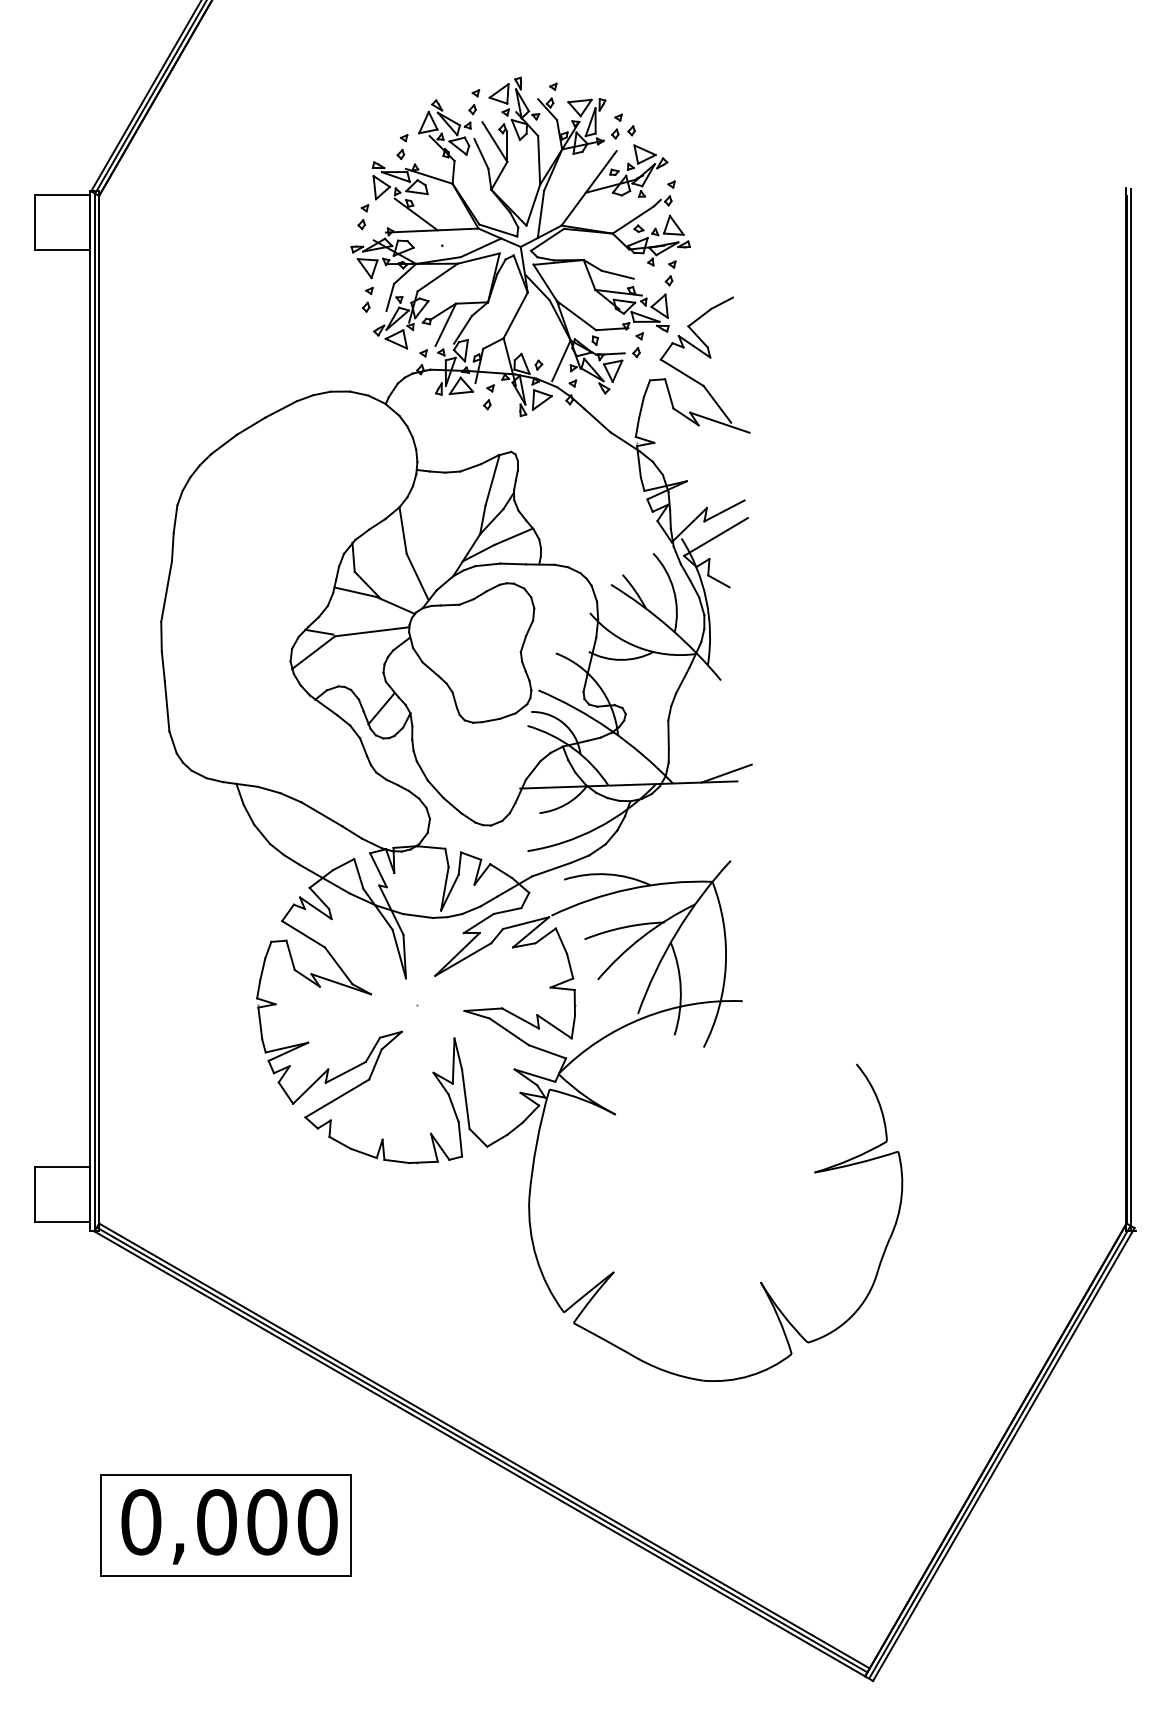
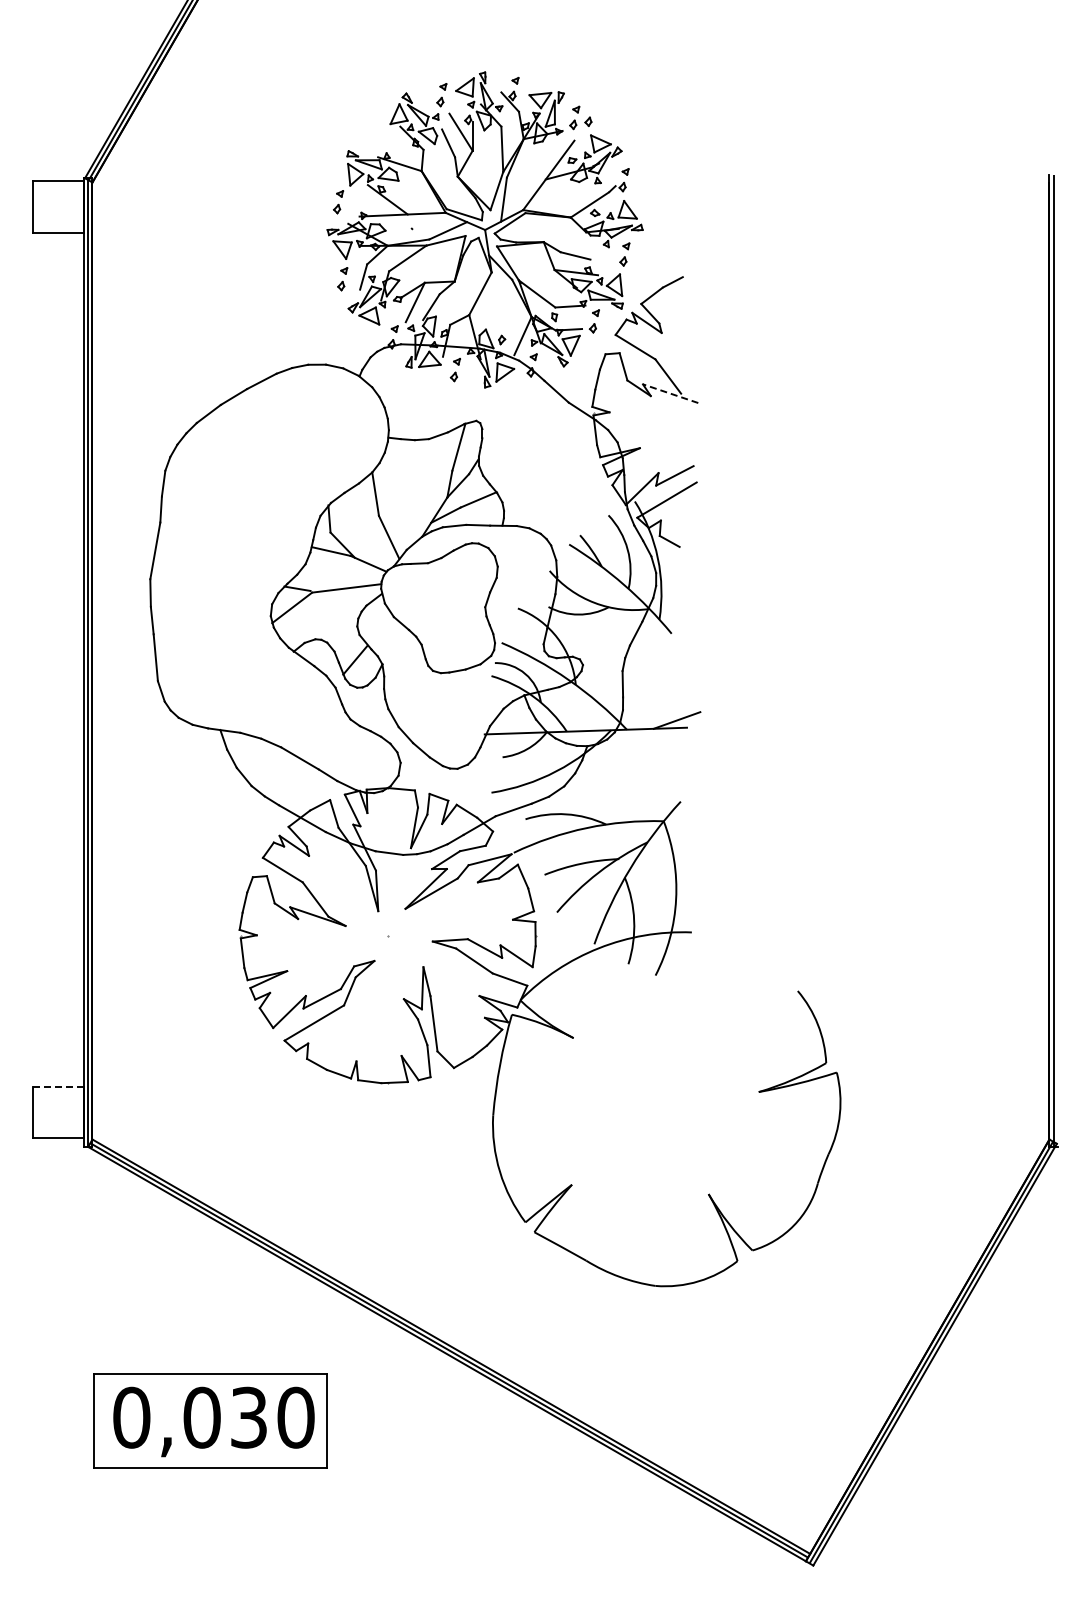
part: (401, 146) -> (374, 136), removed
line: (719, 422) -> (670, 393), solid -> dashed
line: (62, 1167) -> (58, 1087), solid -> dashed
text: (266, 1521) -> (248, 1417), 0,000 -> 0,030

